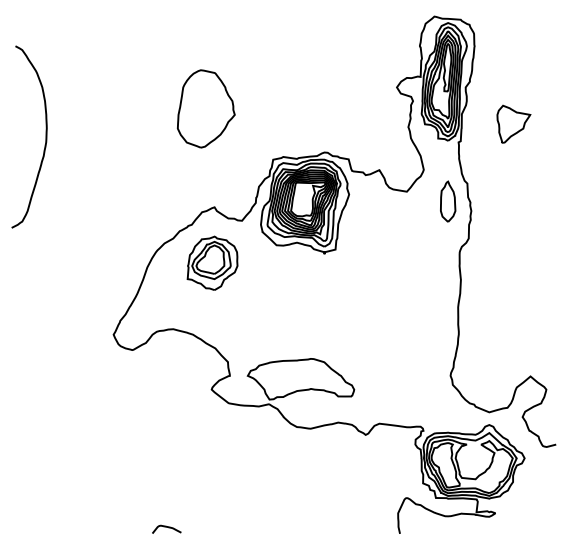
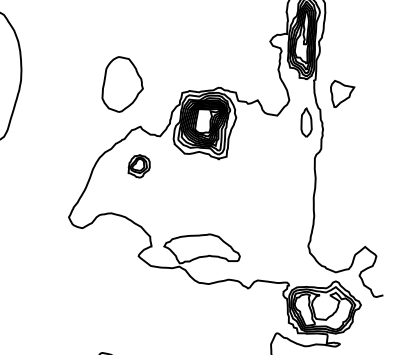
part: (205, 108) -> (122, 84), moved
part: (513, 123) -> (342, 93), moved
part: (212, 262) -> (139, 165), size x0.6

